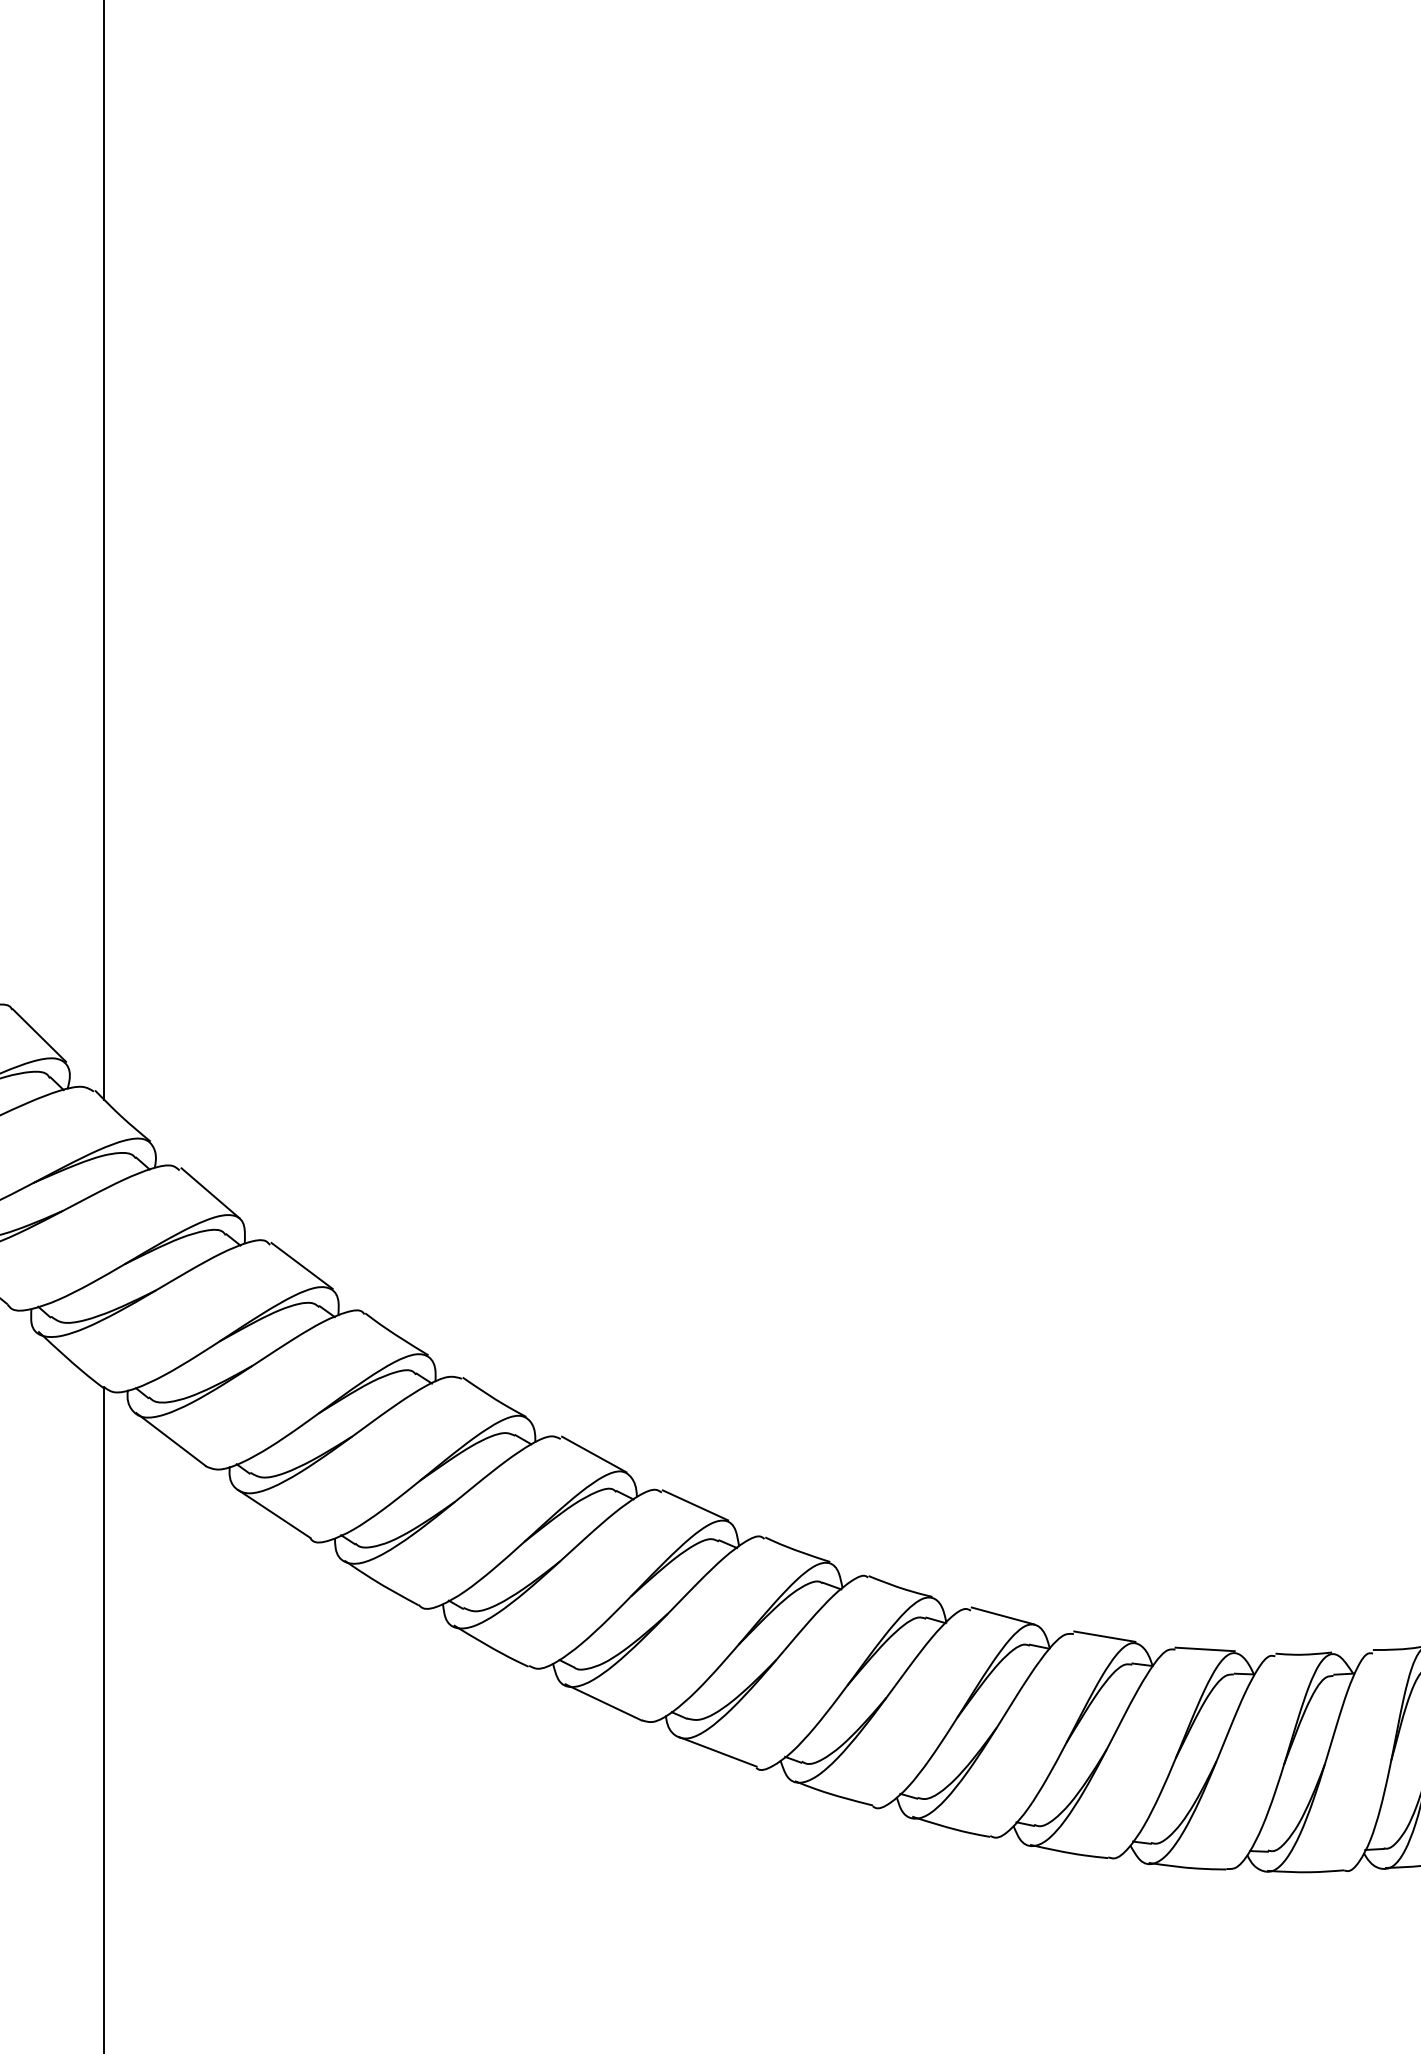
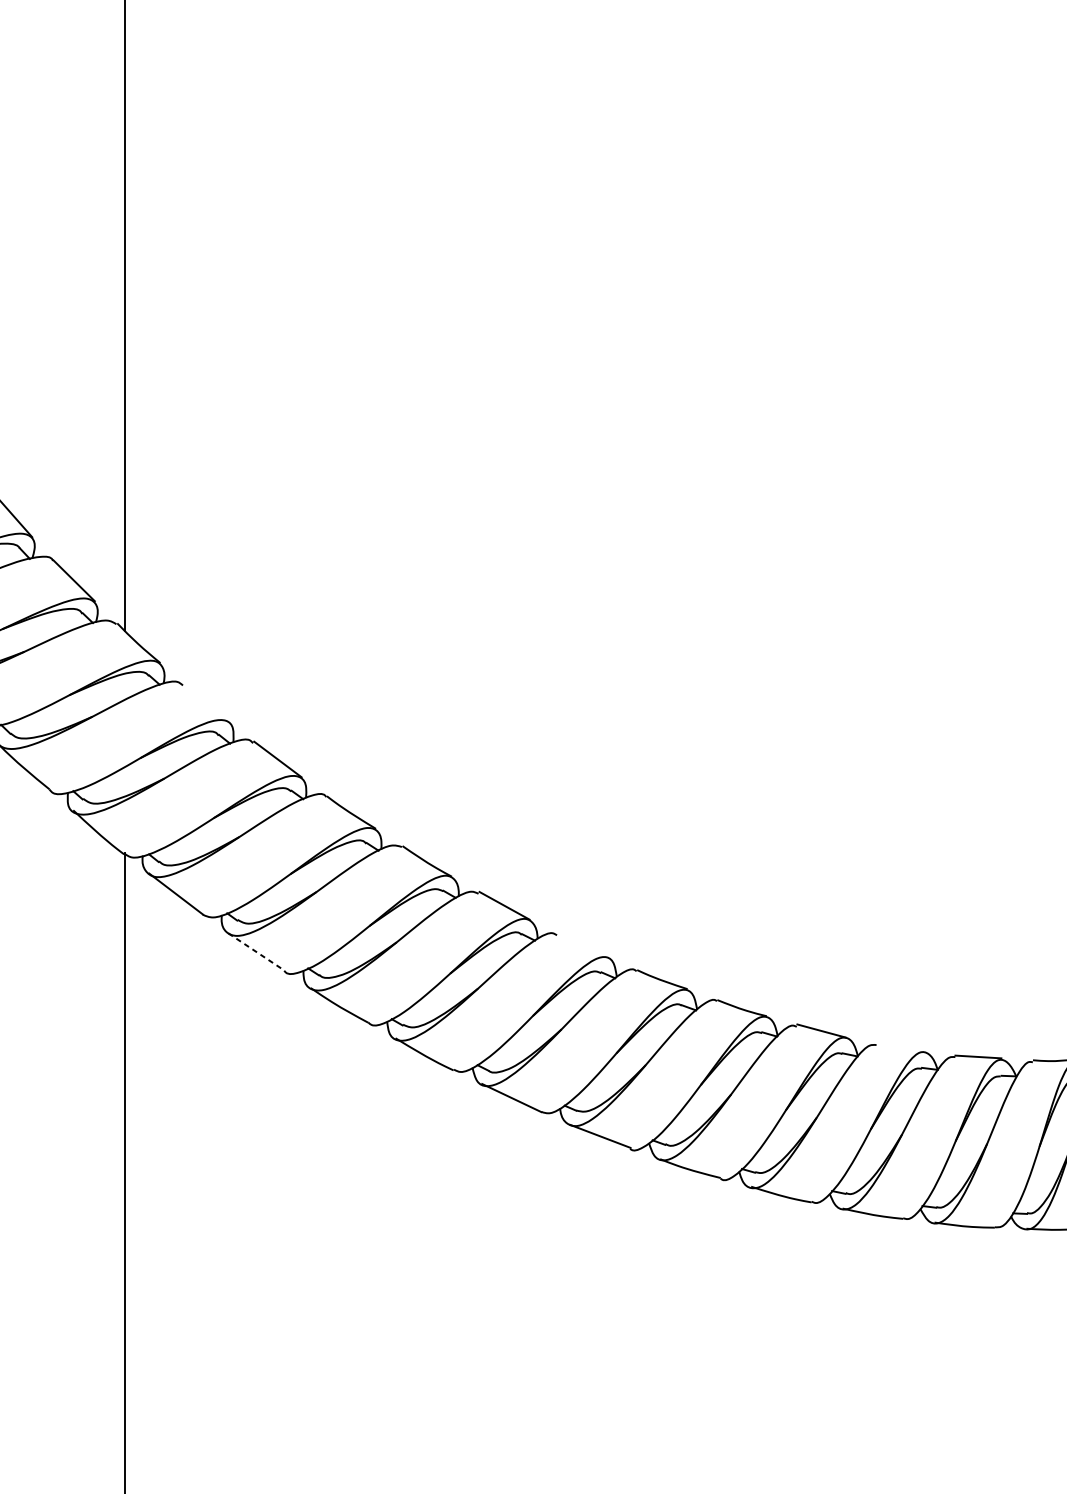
line: (210, 1193) -> (206, 703), removed
line: (695, 1505) -> (583, 945), removed
line: (274, 1514) -> (256, 952), solid -> dashed
line: (1104, 1636) -> (900, 1046), removed

